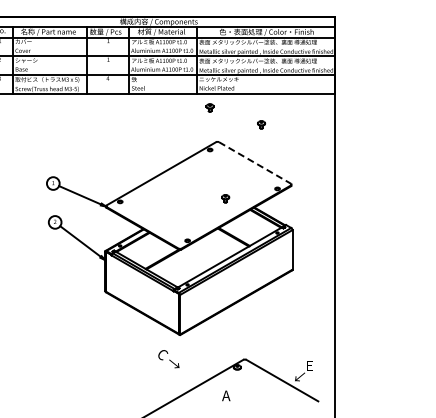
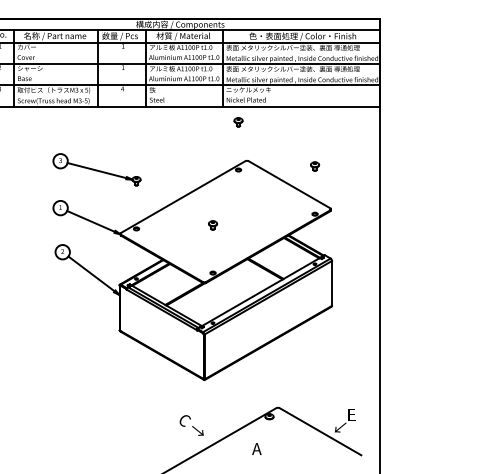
part: (261, 124) -> (315, 166), moved
part: (85, 149) -> (97, 169), added
line: (255, 162) -> (290, 184), dashed -> solid
part: (225, 198) -> (212, 225), moved
text: (168, 359) -> (191, 425), moved

